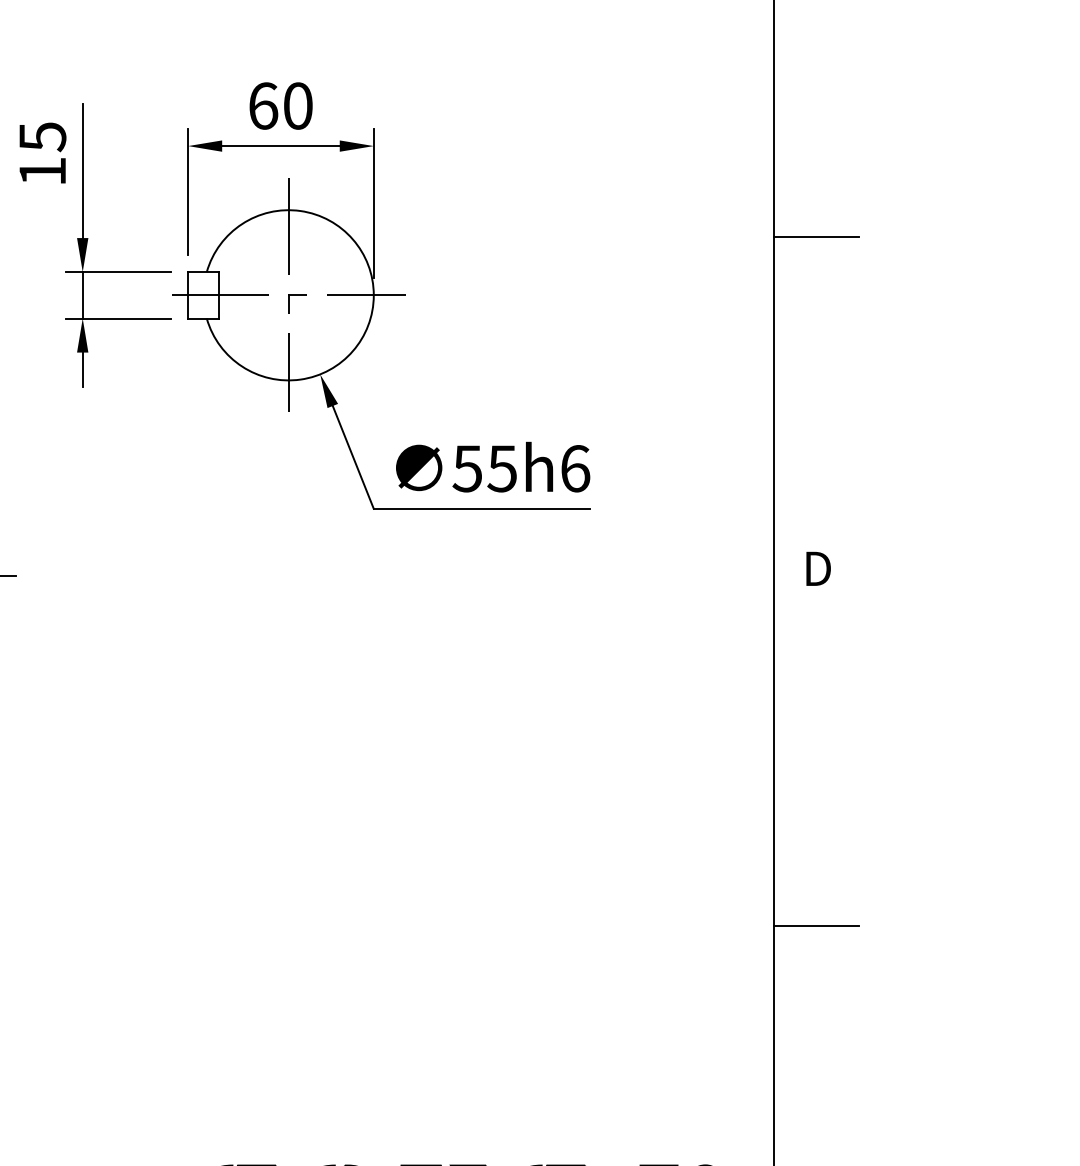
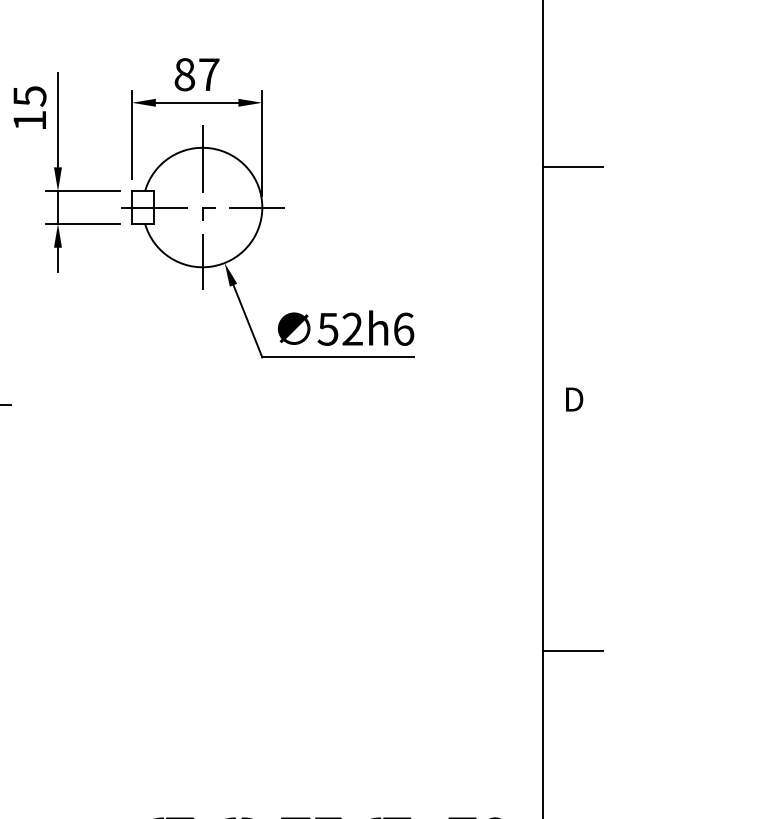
text: (280, 105) -> (196, 74), 60 -> 87
text: (501, 468) -> (351, 329), 55h6 -> 52h6

